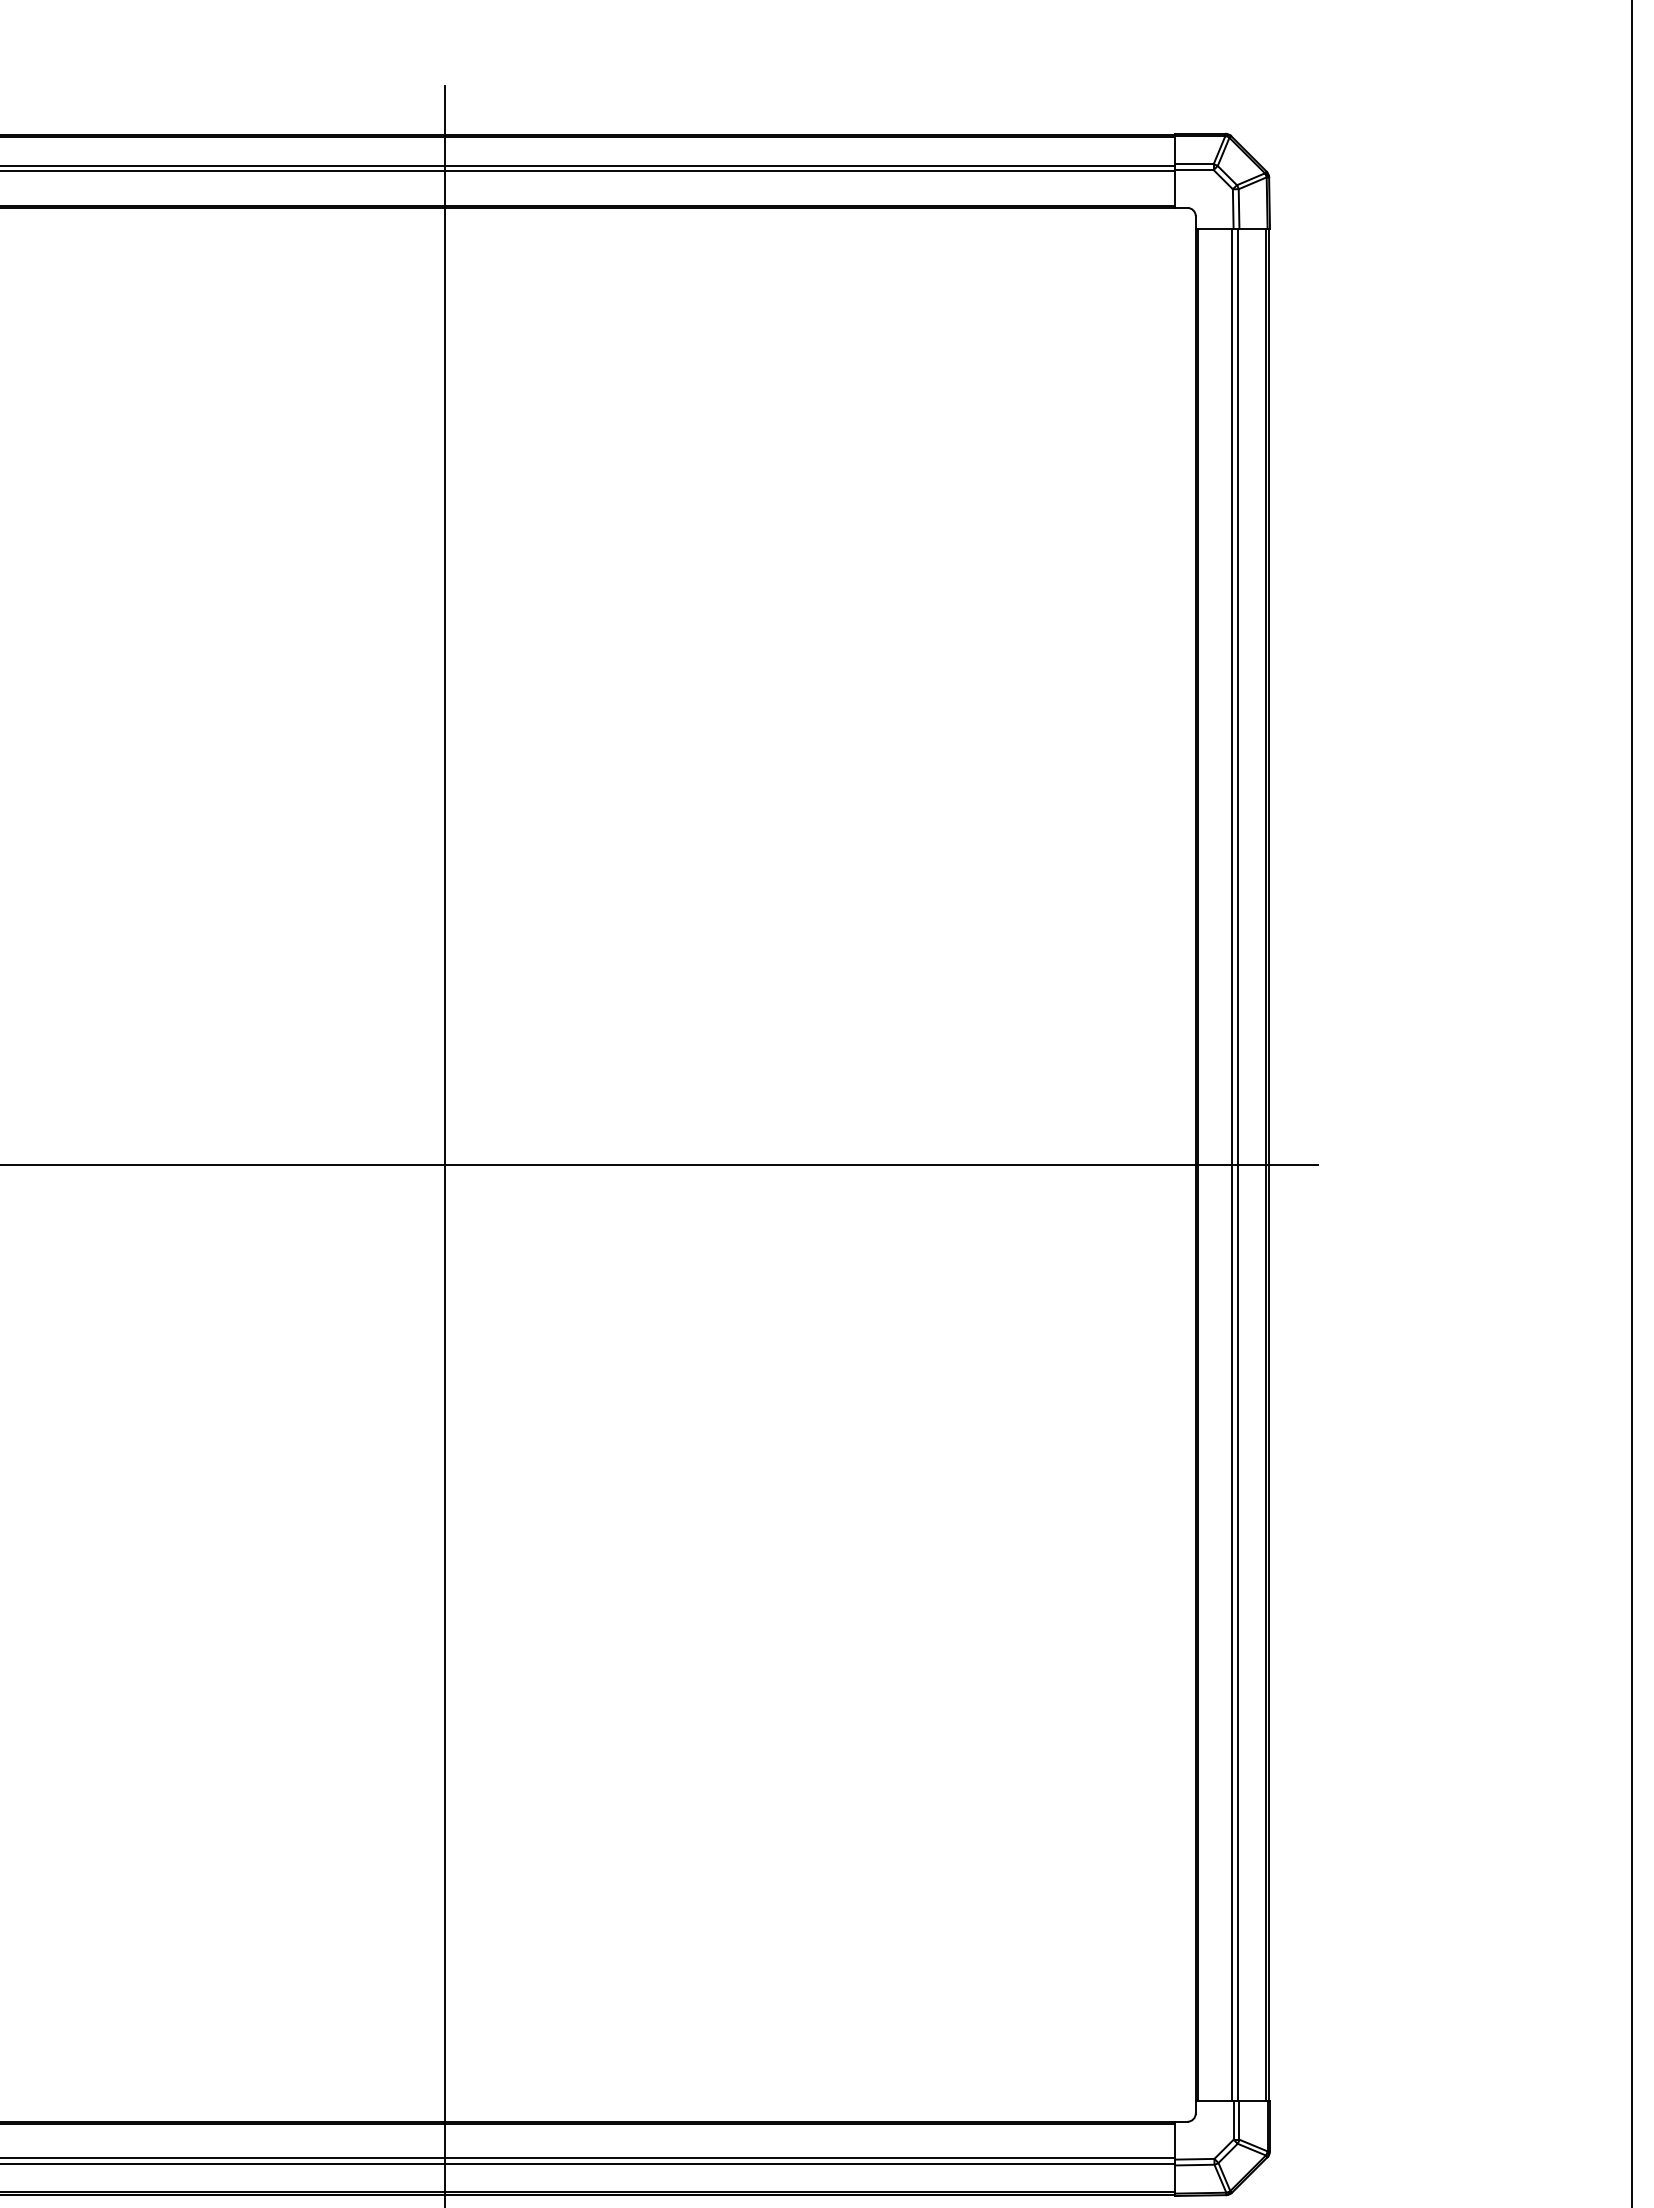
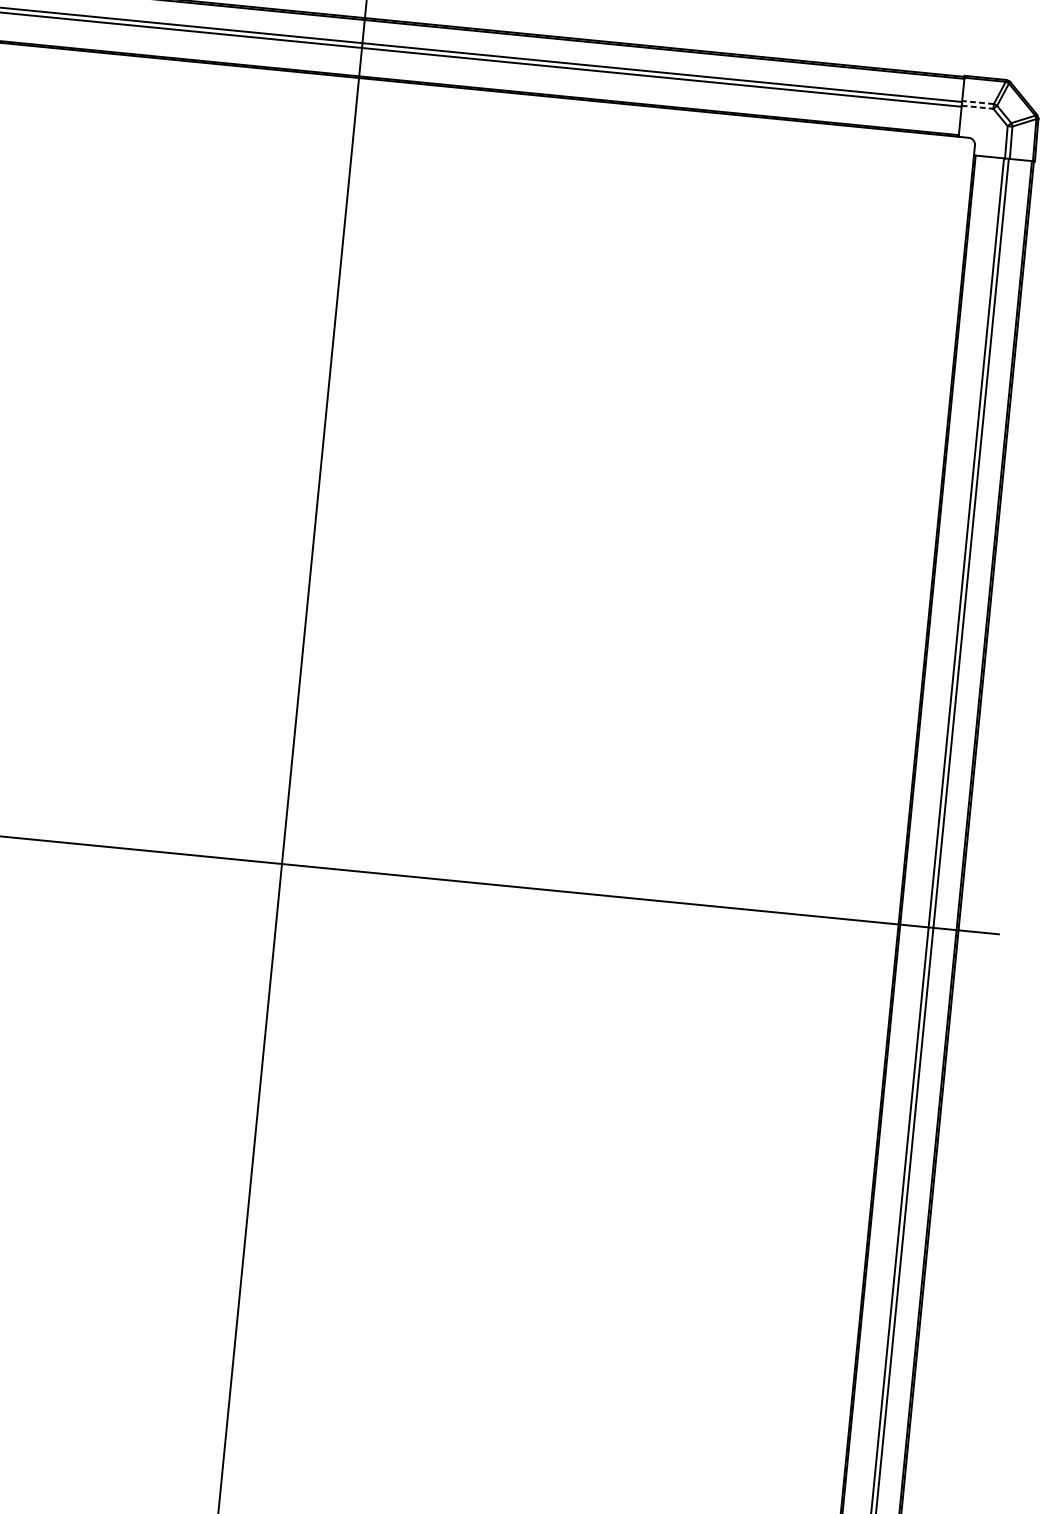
line: (1193, 164) -> (977, 102), solid -> dashed
line: (1194, 170) -> (977, 107), solid -> dashed

